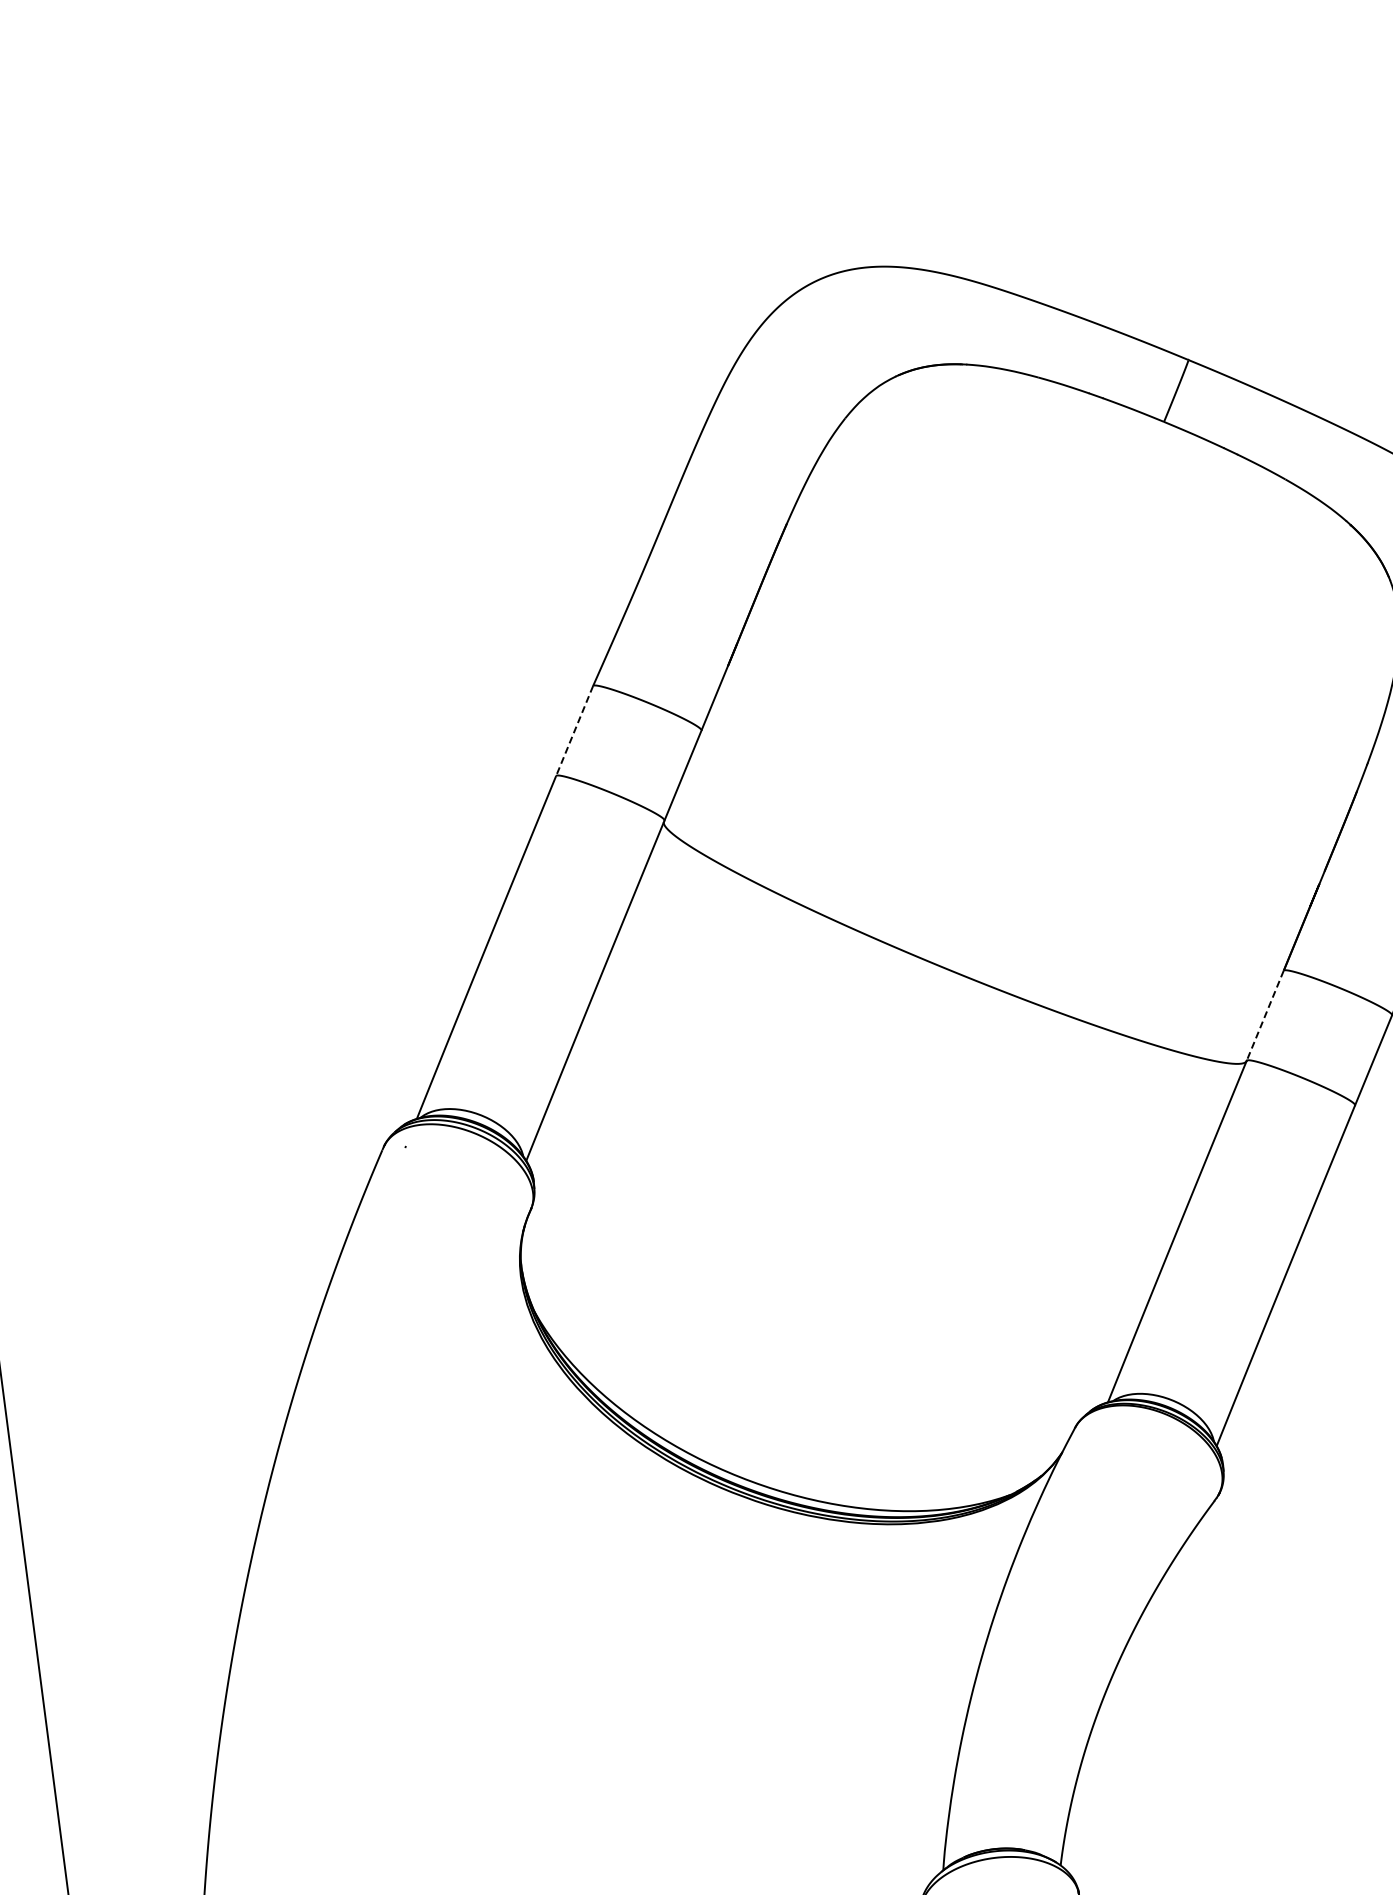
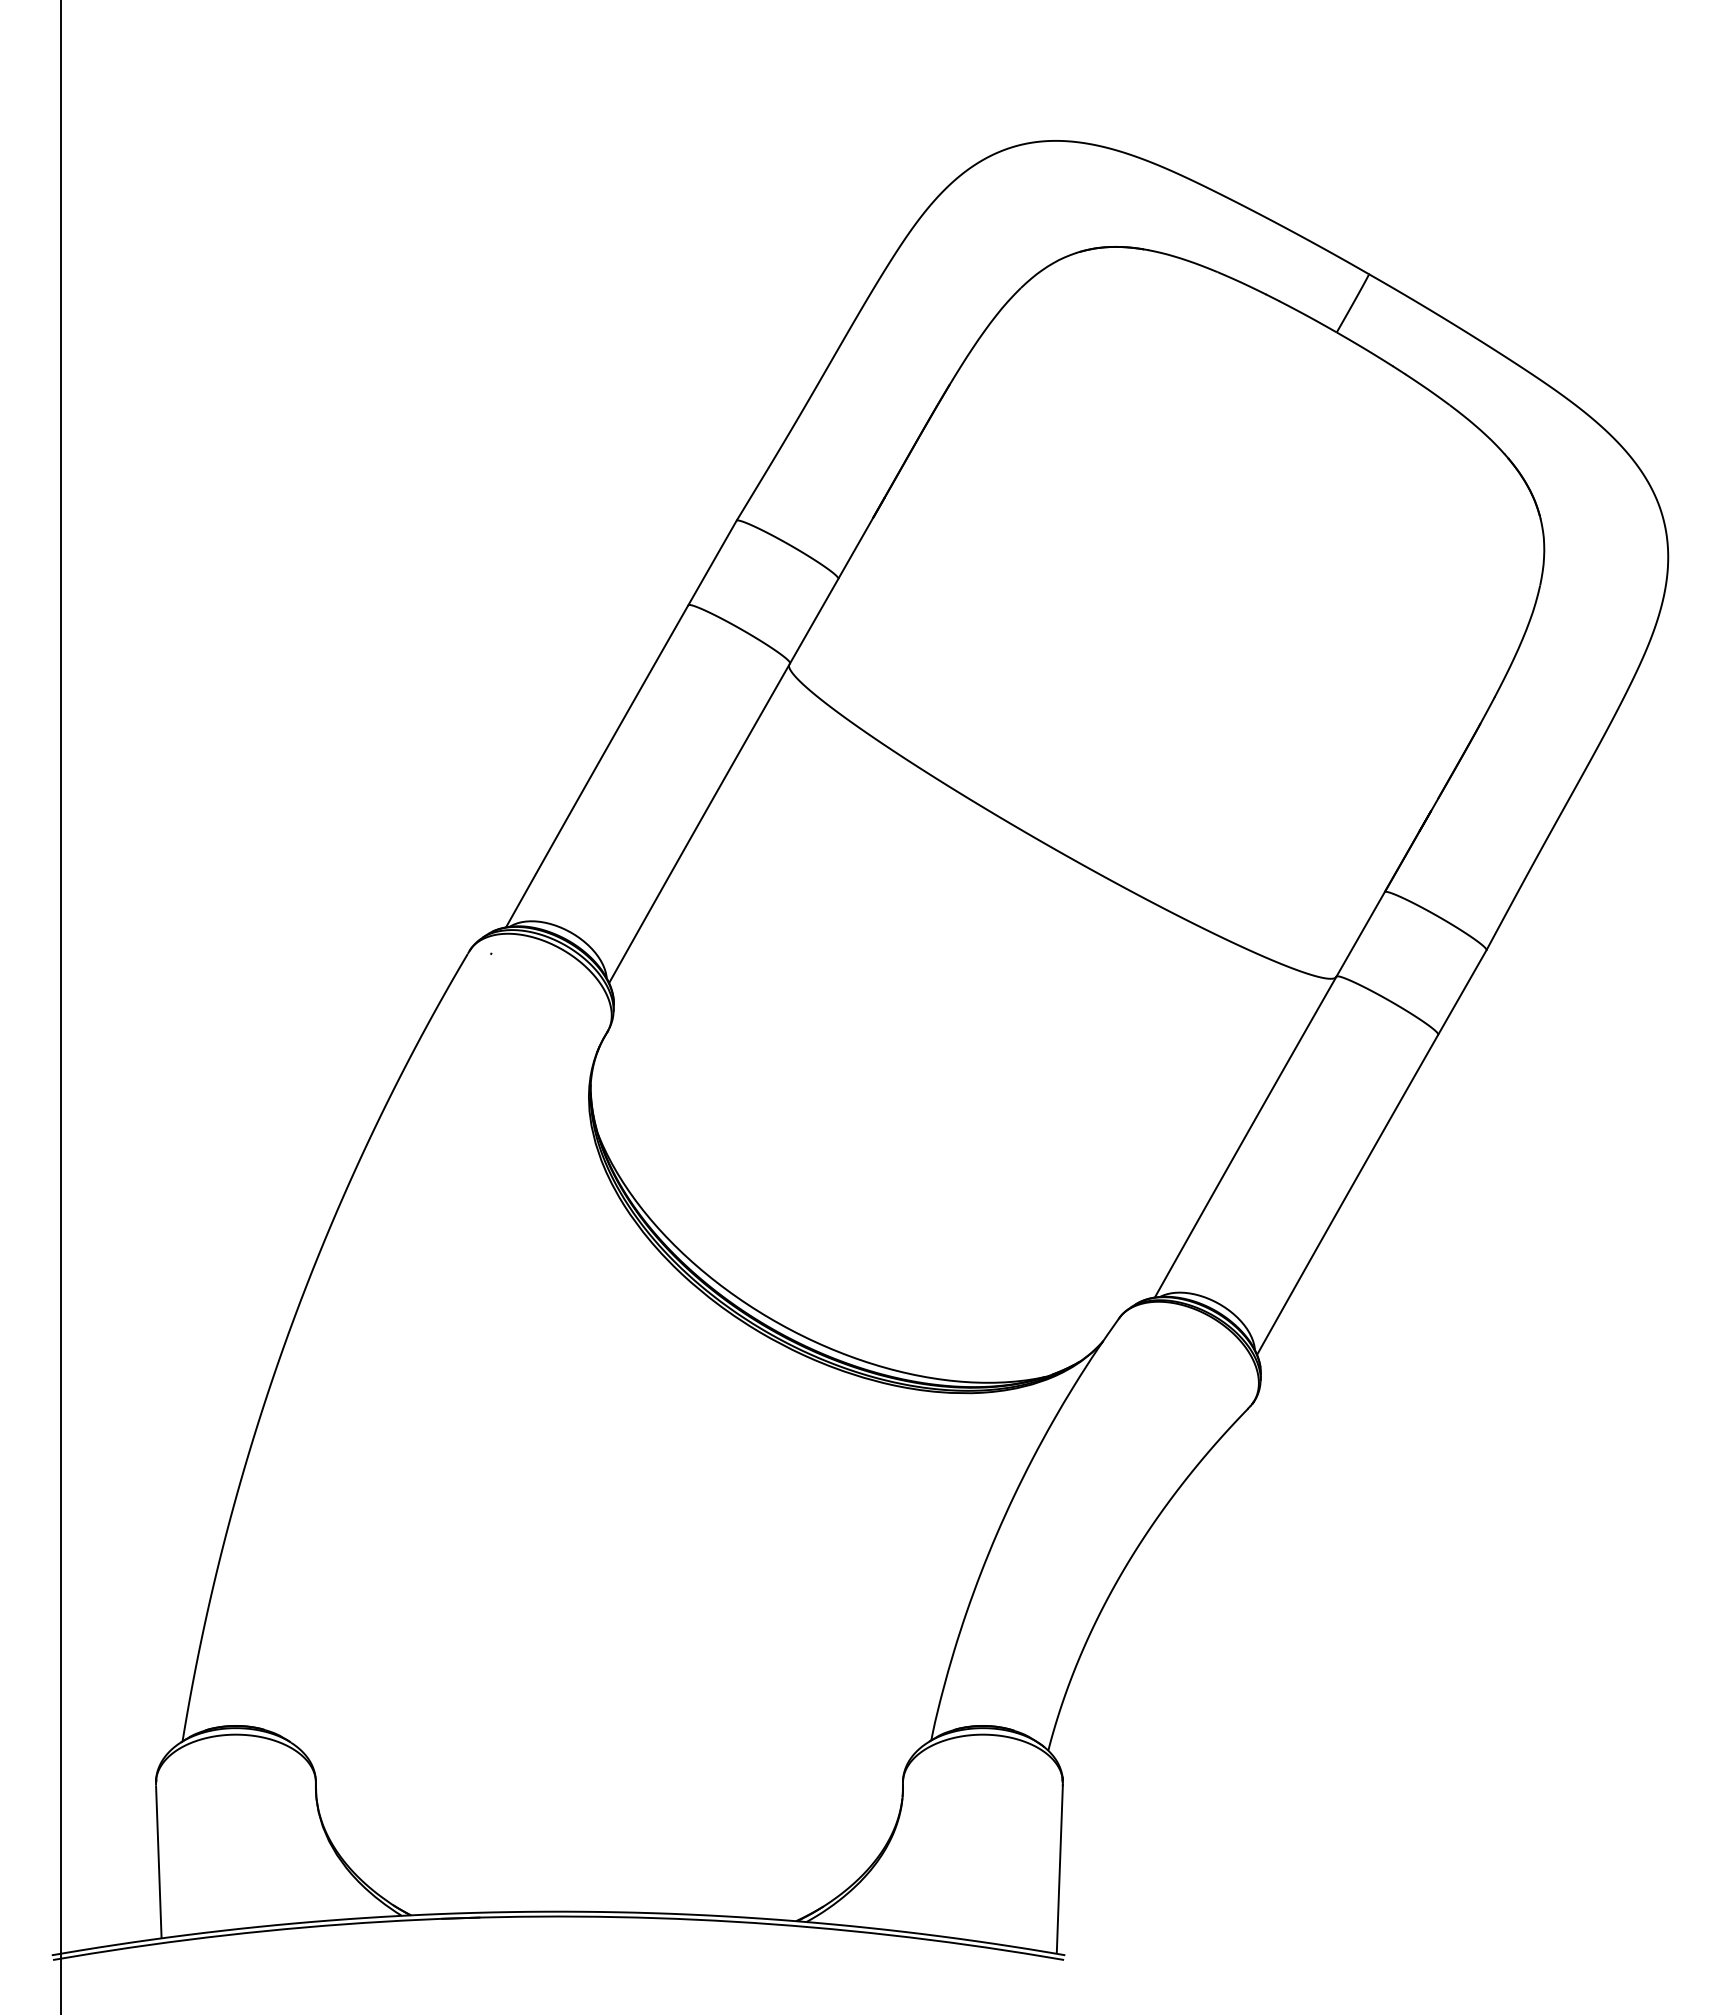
line: (574, 731) -> (712, 563), dashed -> solid
line: (1265, 1015) -> (1360, 934), dashed -> solid

